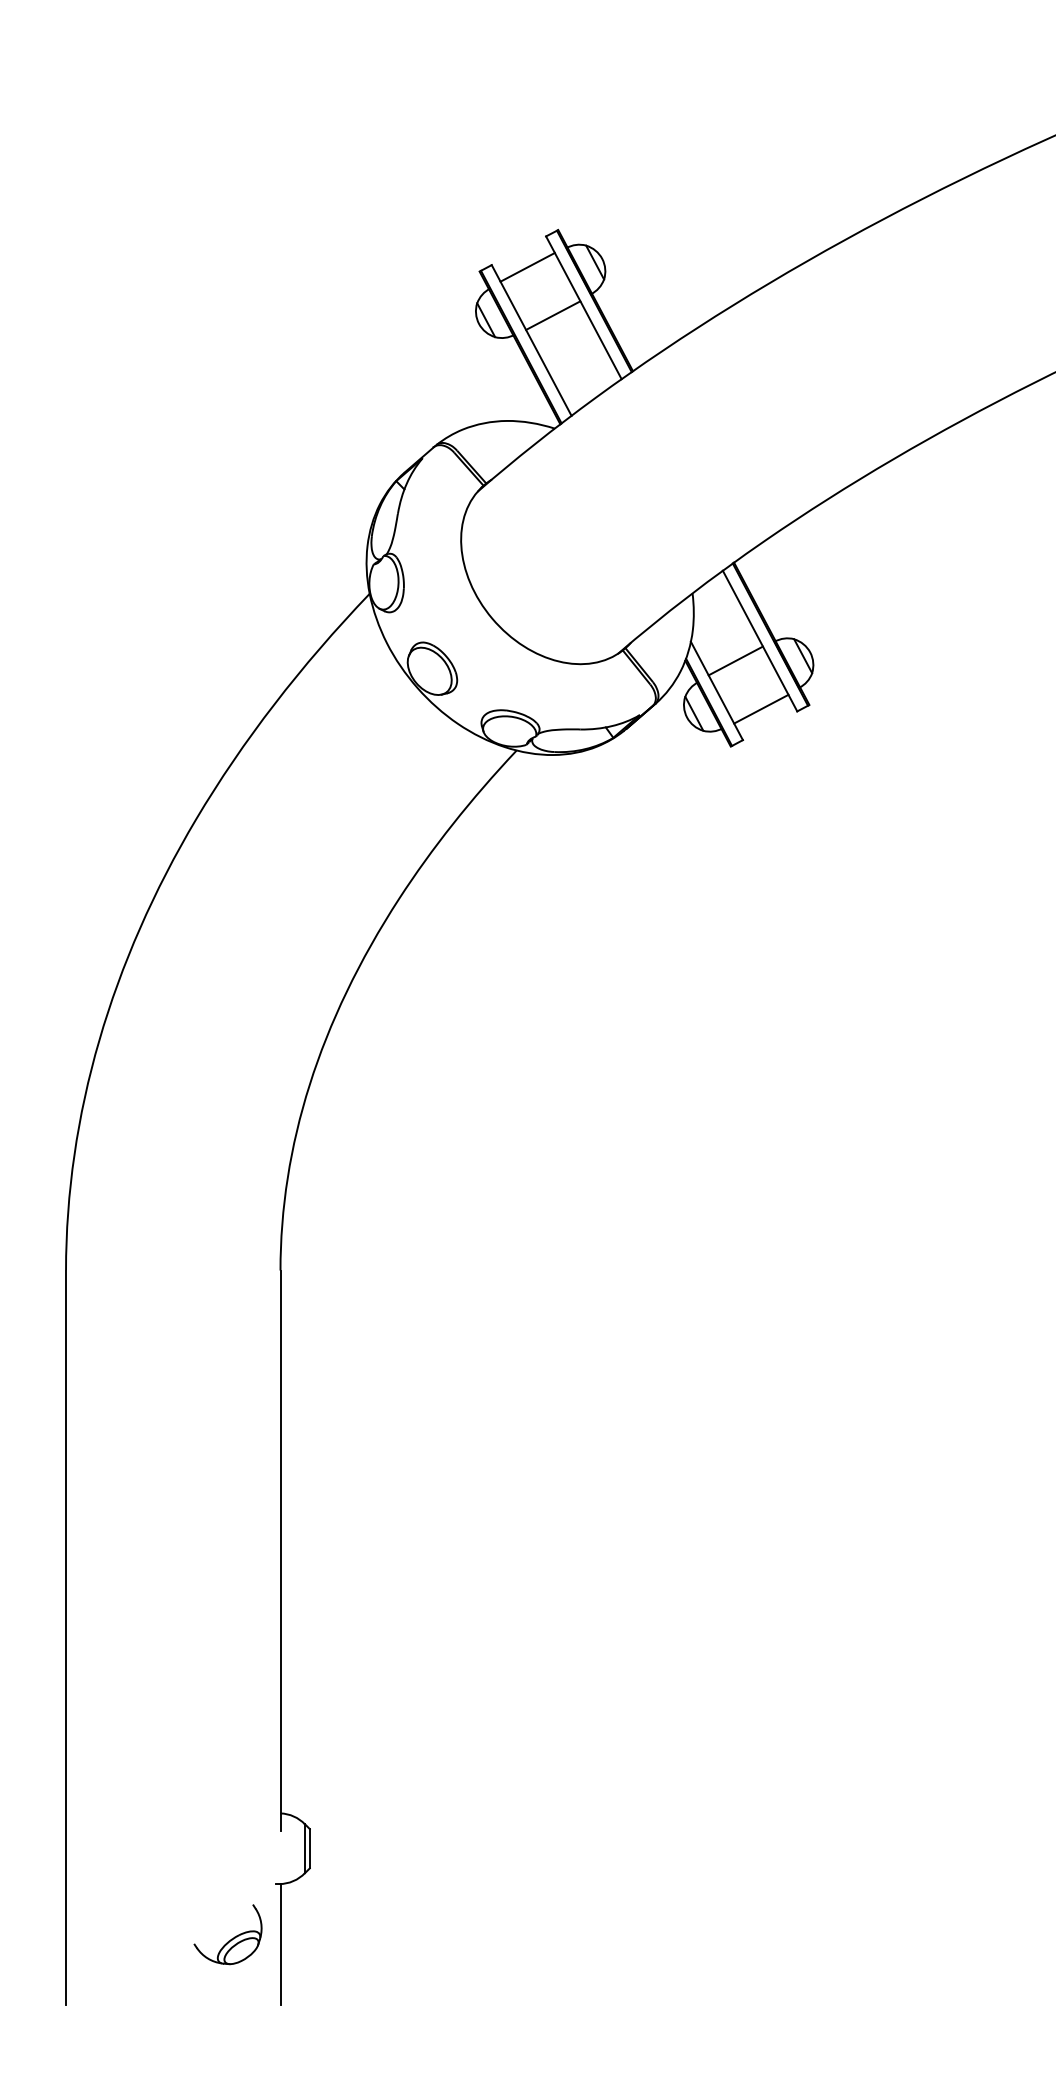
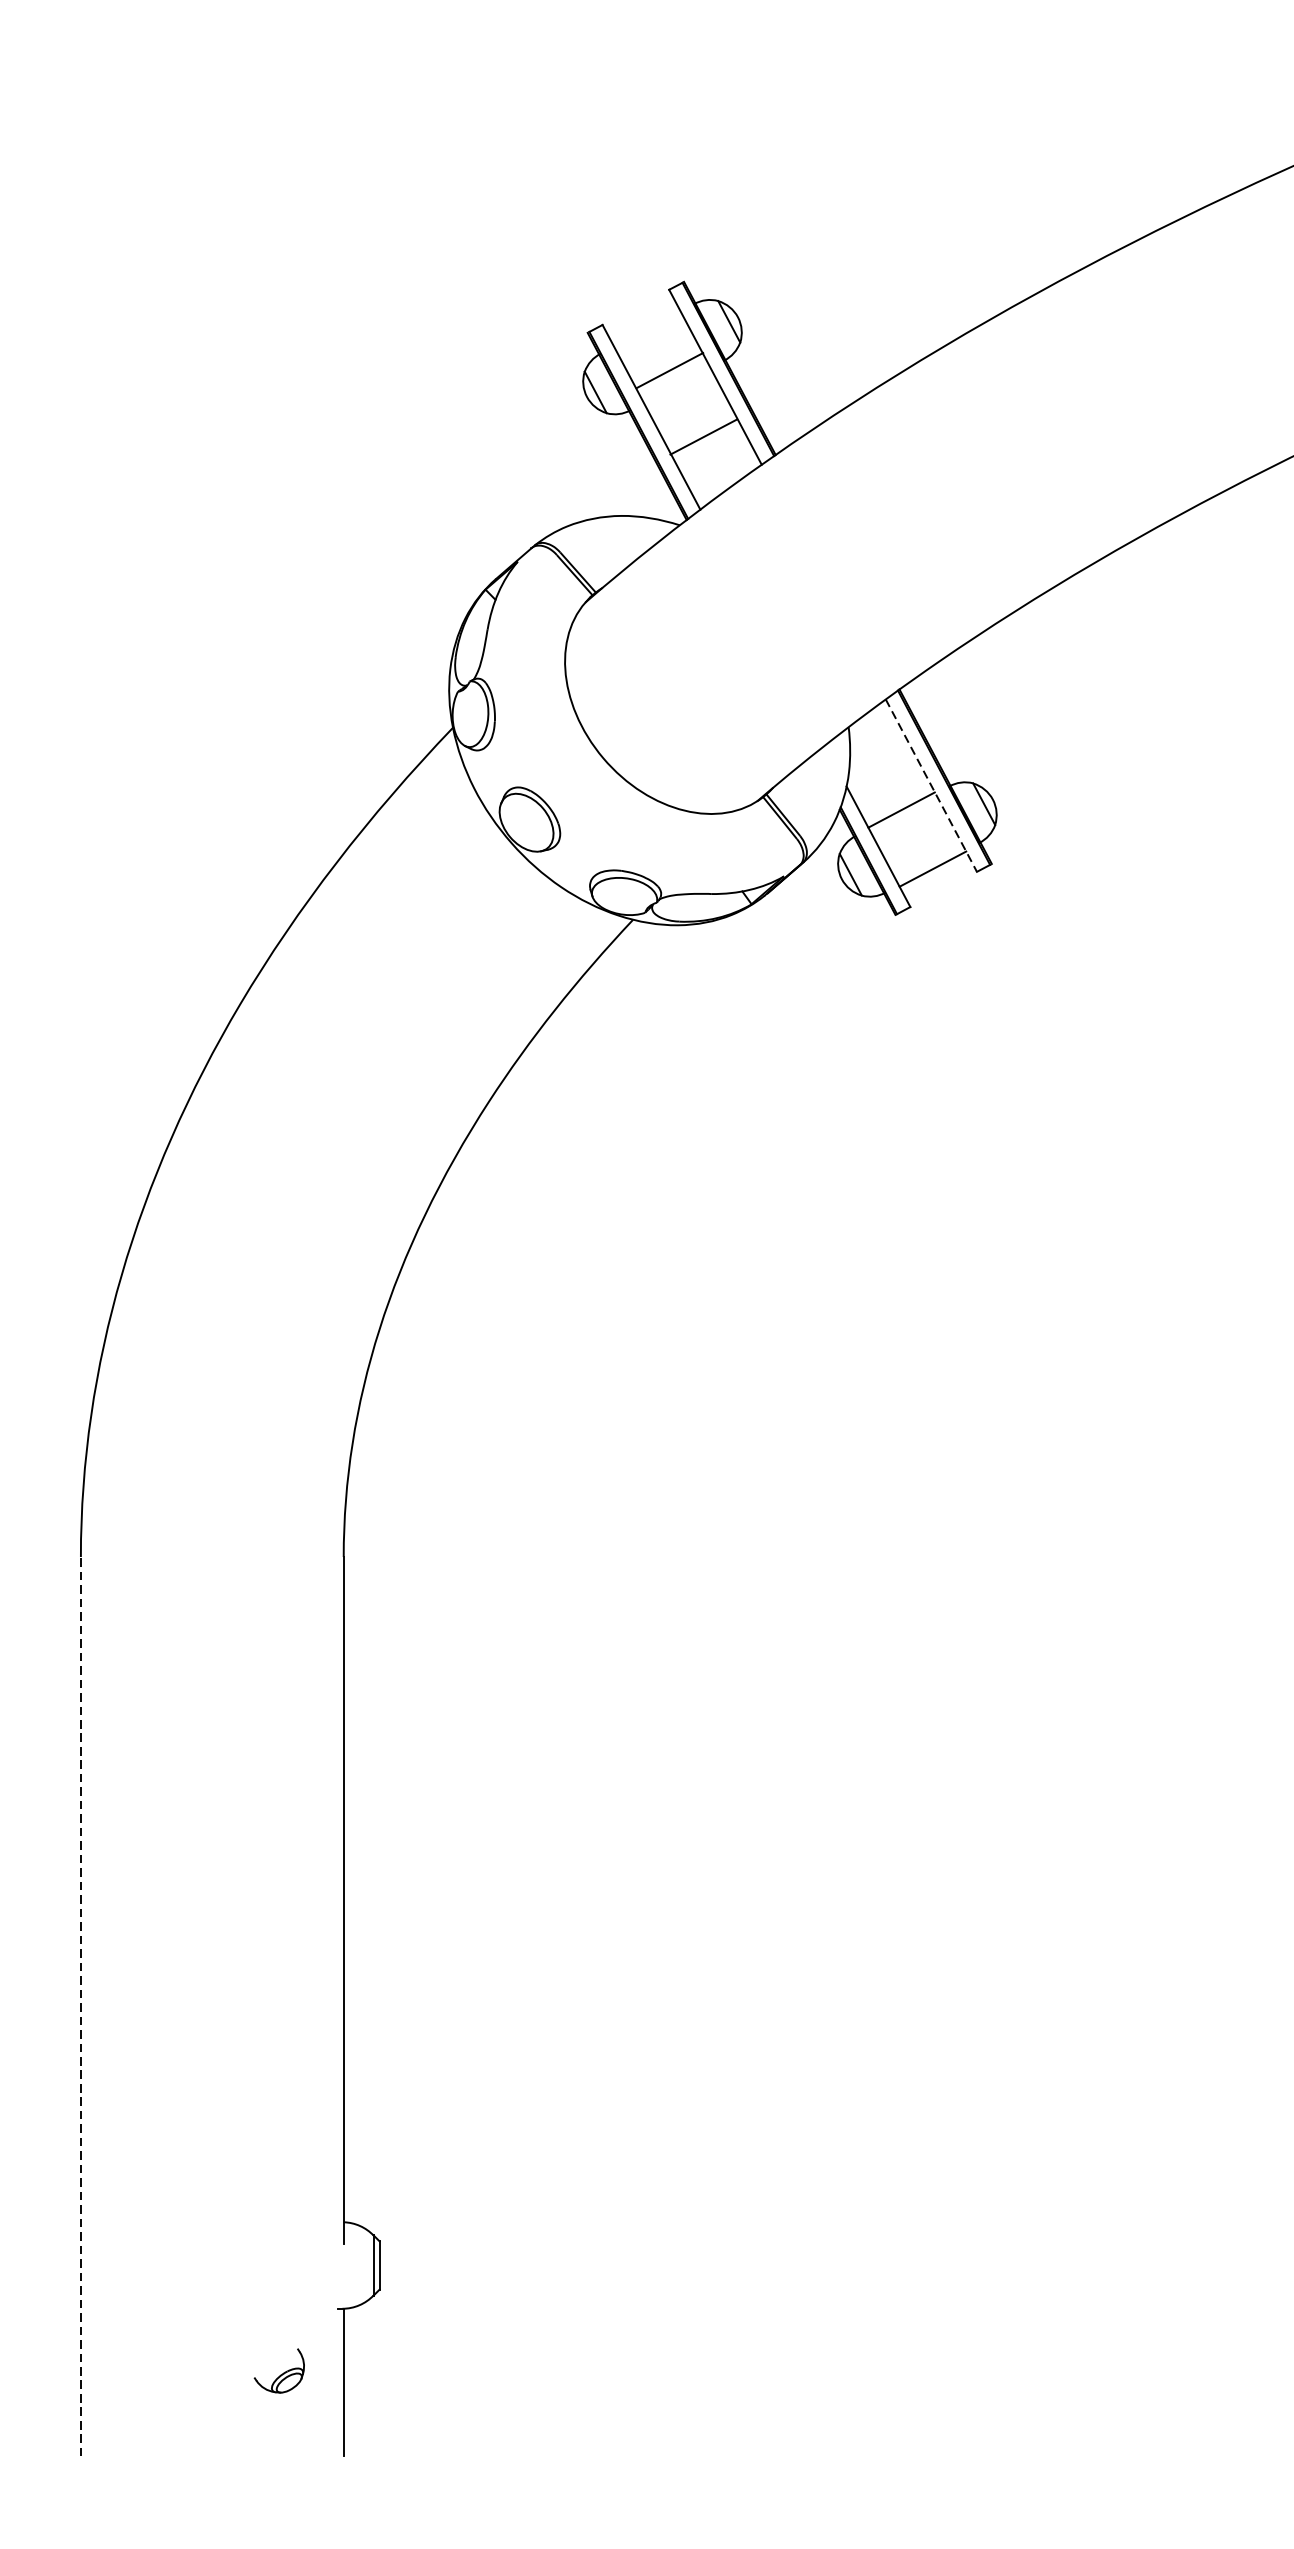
line: (527, 267) -> (669, 370), moved
line: (553, 315) -> (703, 436), moved
line: (760, 641) -> (931, 786), solid -> dashed
line: (66, 1637) -> (81, 2006), solid -> dashed
part: (227, 1934) -> (278, 2370), size x0.6

